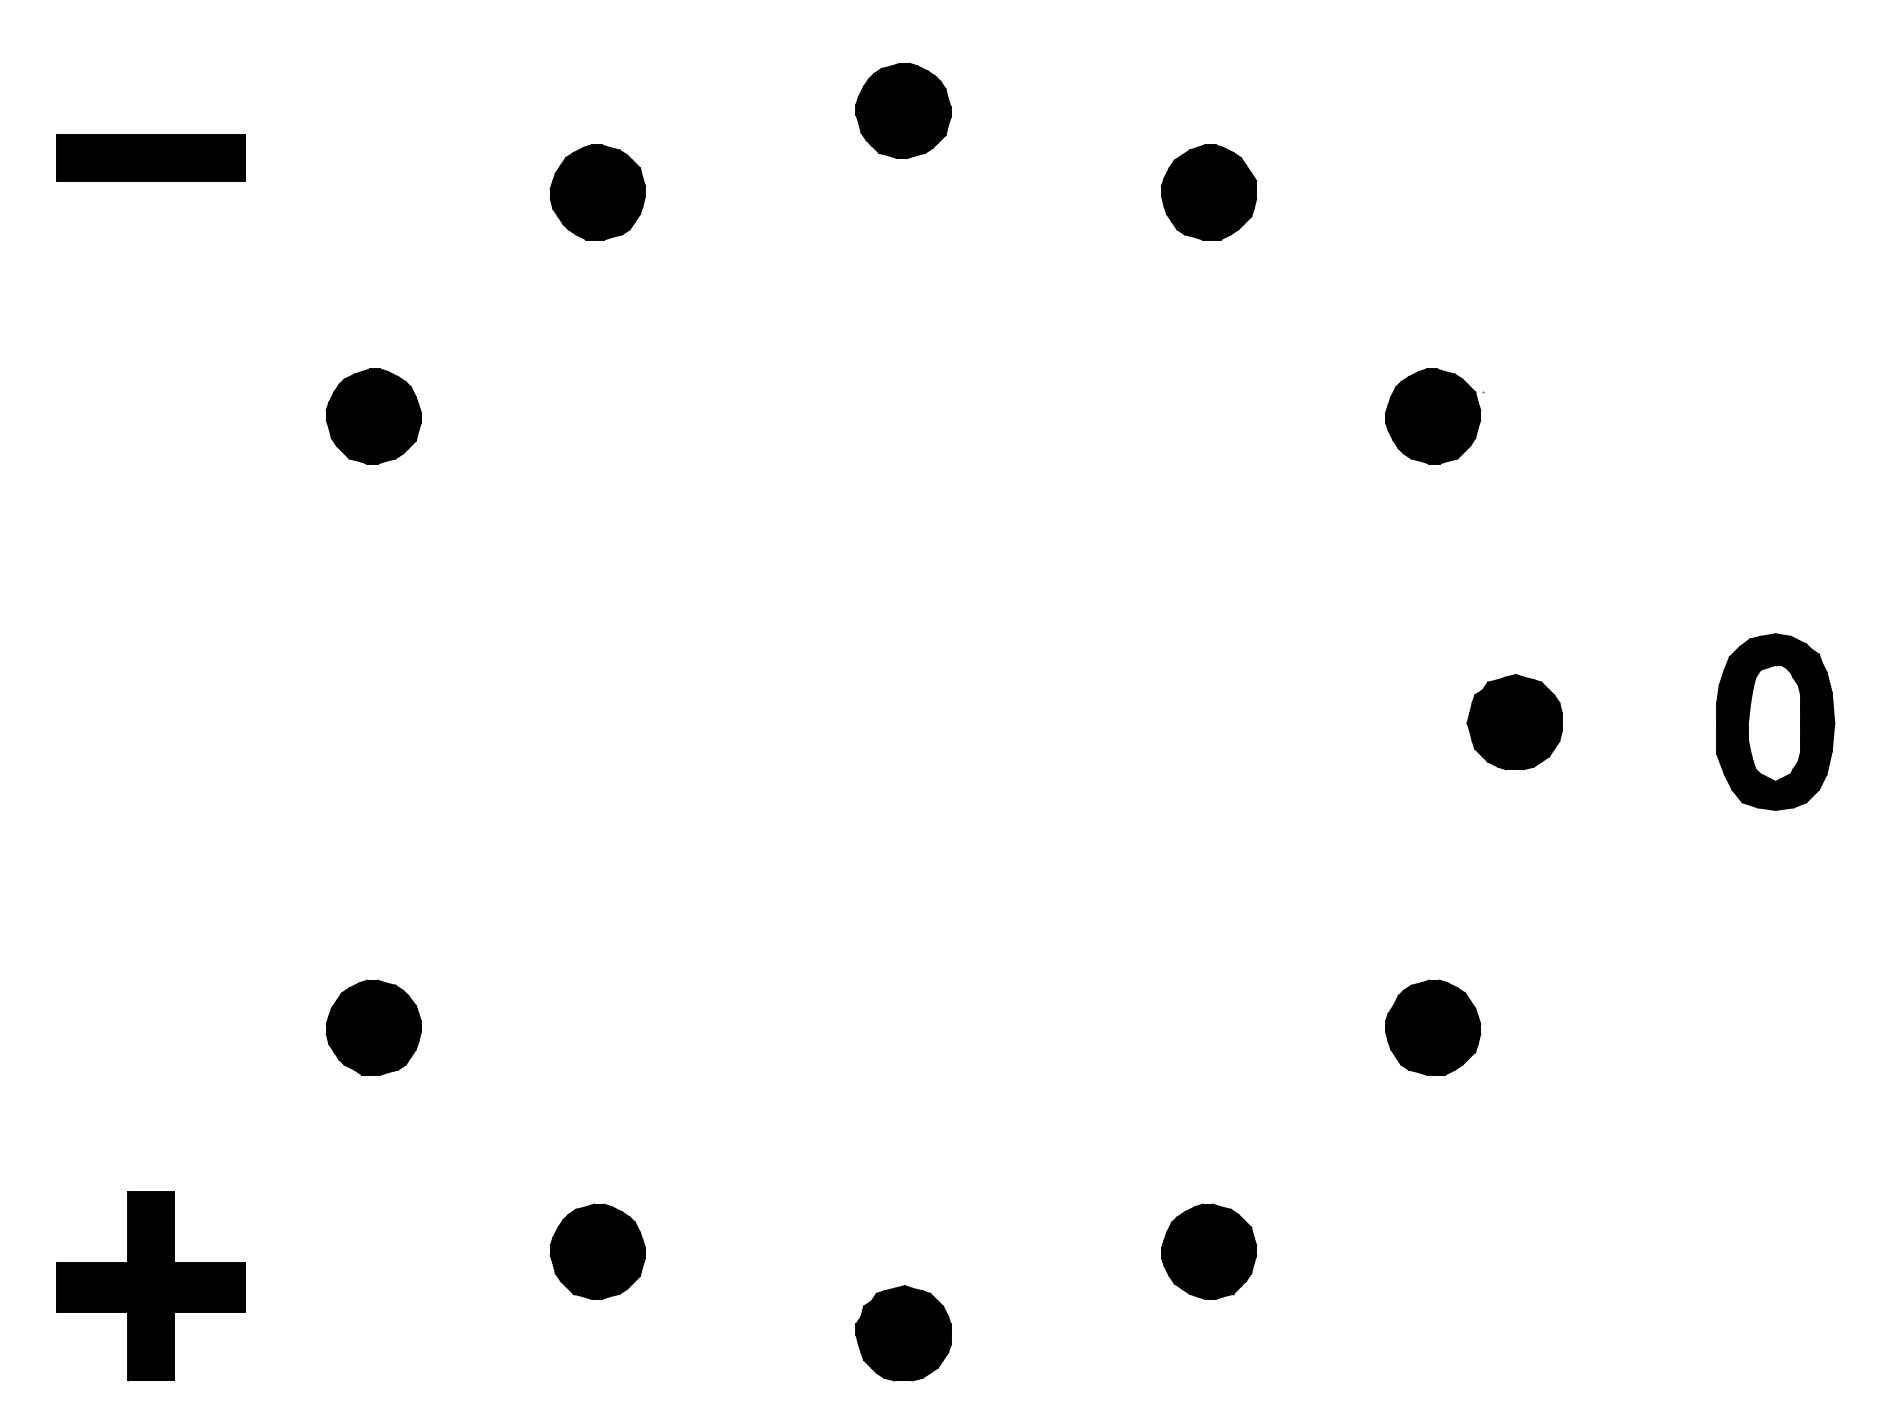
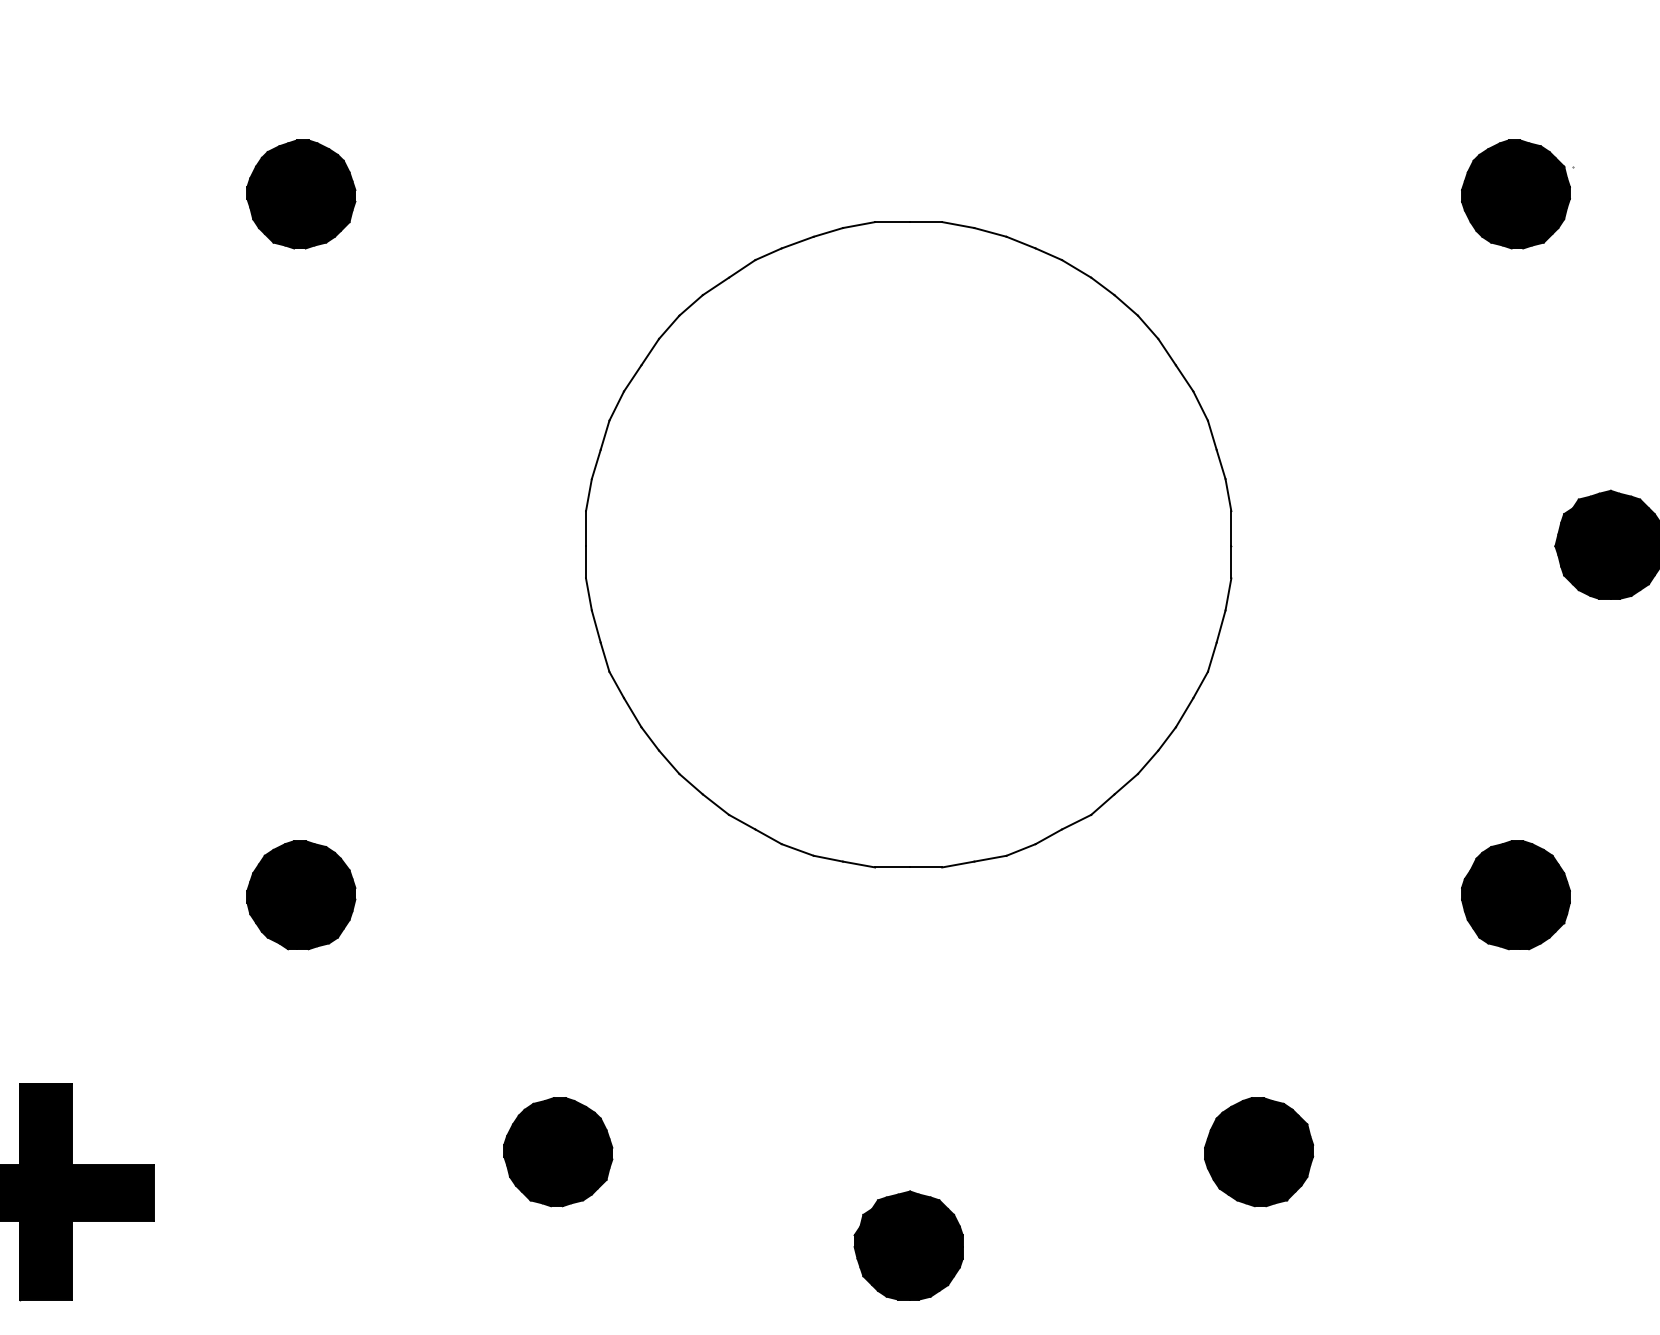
part: (903, 721) -> (908, 544), added

